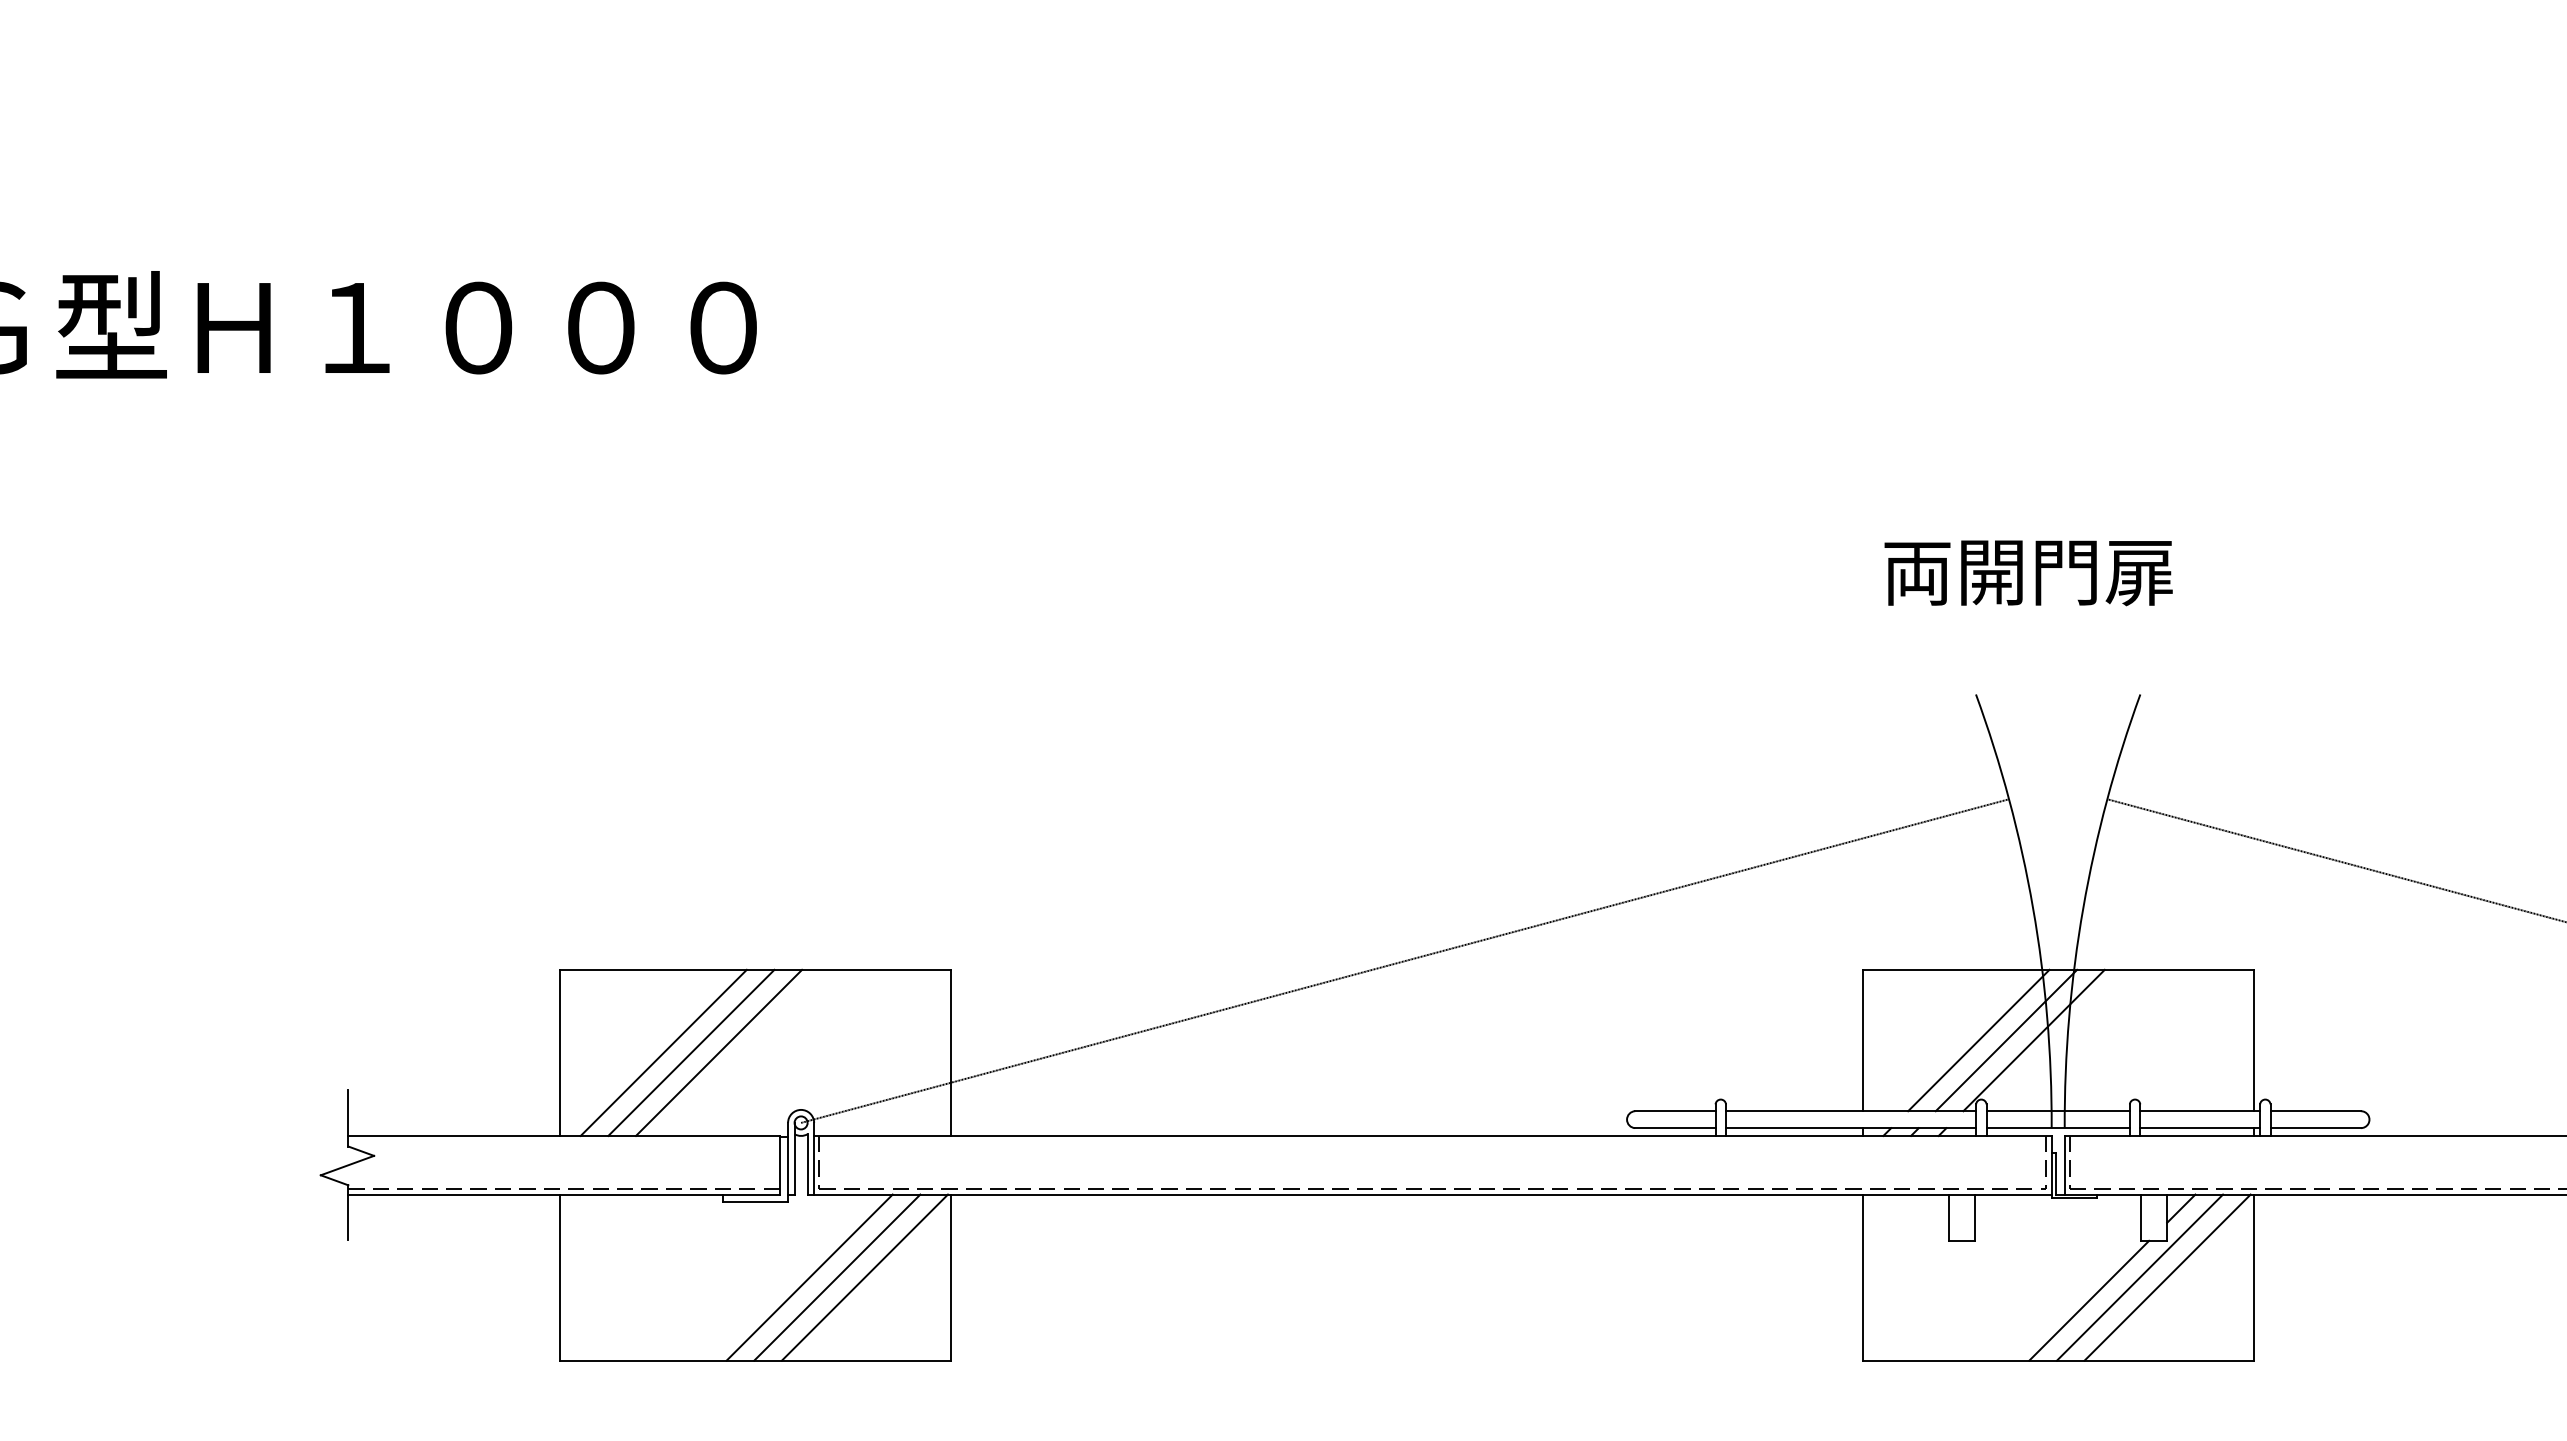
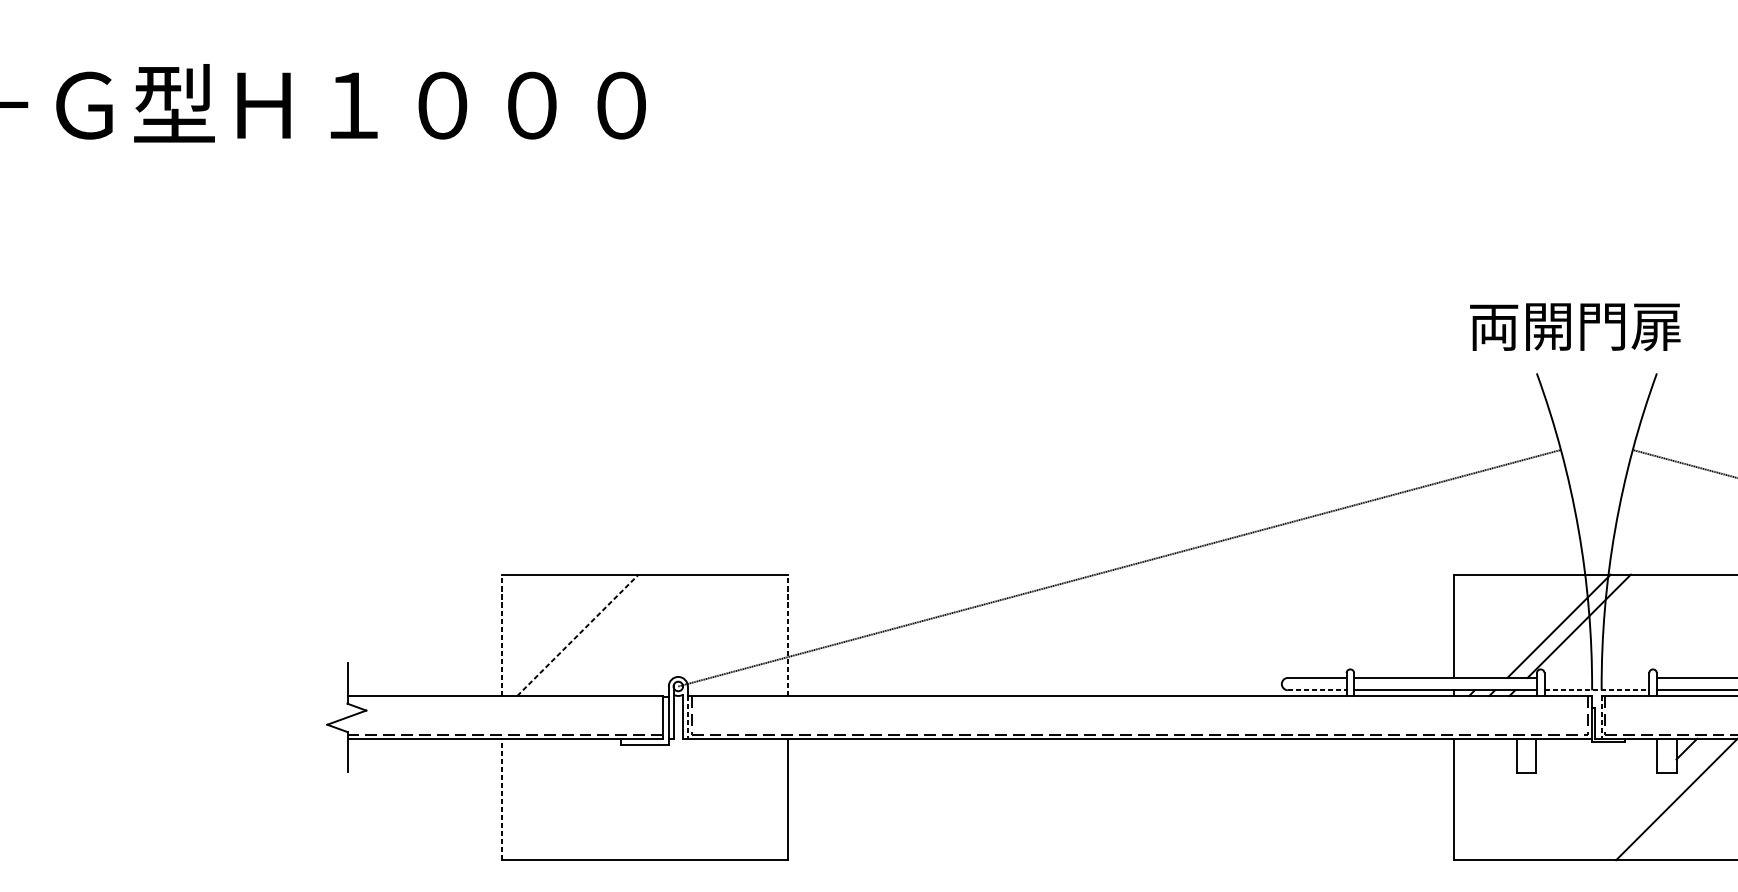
text: (2028, 573) -> (1575, 327), moved
line: (1978, 1040) -> (1538, 626), removed
line: (560, 1052) -> (502, 635), solid -> dashed
line: (664, 1052) -> (578, 635), solid -> dashed
line: (691, 1052) -> (598, 635), removed
line: (718, 1052) -> (617, 635), removed
line: (950, 1052) -> (787, 635), solid -> dashed
line: (2057, 1111) -> (1596, 678), removed
line: (1675, 1128) -> (1317, 690), solid -> dashed
line: (2058, 1128) -> (1597, 690), solid -> dashed
line: (814, 1165) -> (688, 717), solid -> dashed
line: (2064, 1165) -> (1601, 717), solid -> dashed
line: (560, 1277) -> (502, 799), solid -> dashed
line: (809, 1277) -> (684, 799), removed
line: (837, 1277) -> (704, 799), removed
line: (864, 1277) -> (724, 799), removed
line: (2139, 1277) -> (1656, 799), removed
line: (2089, 1300) -> (1619, 816), removed

